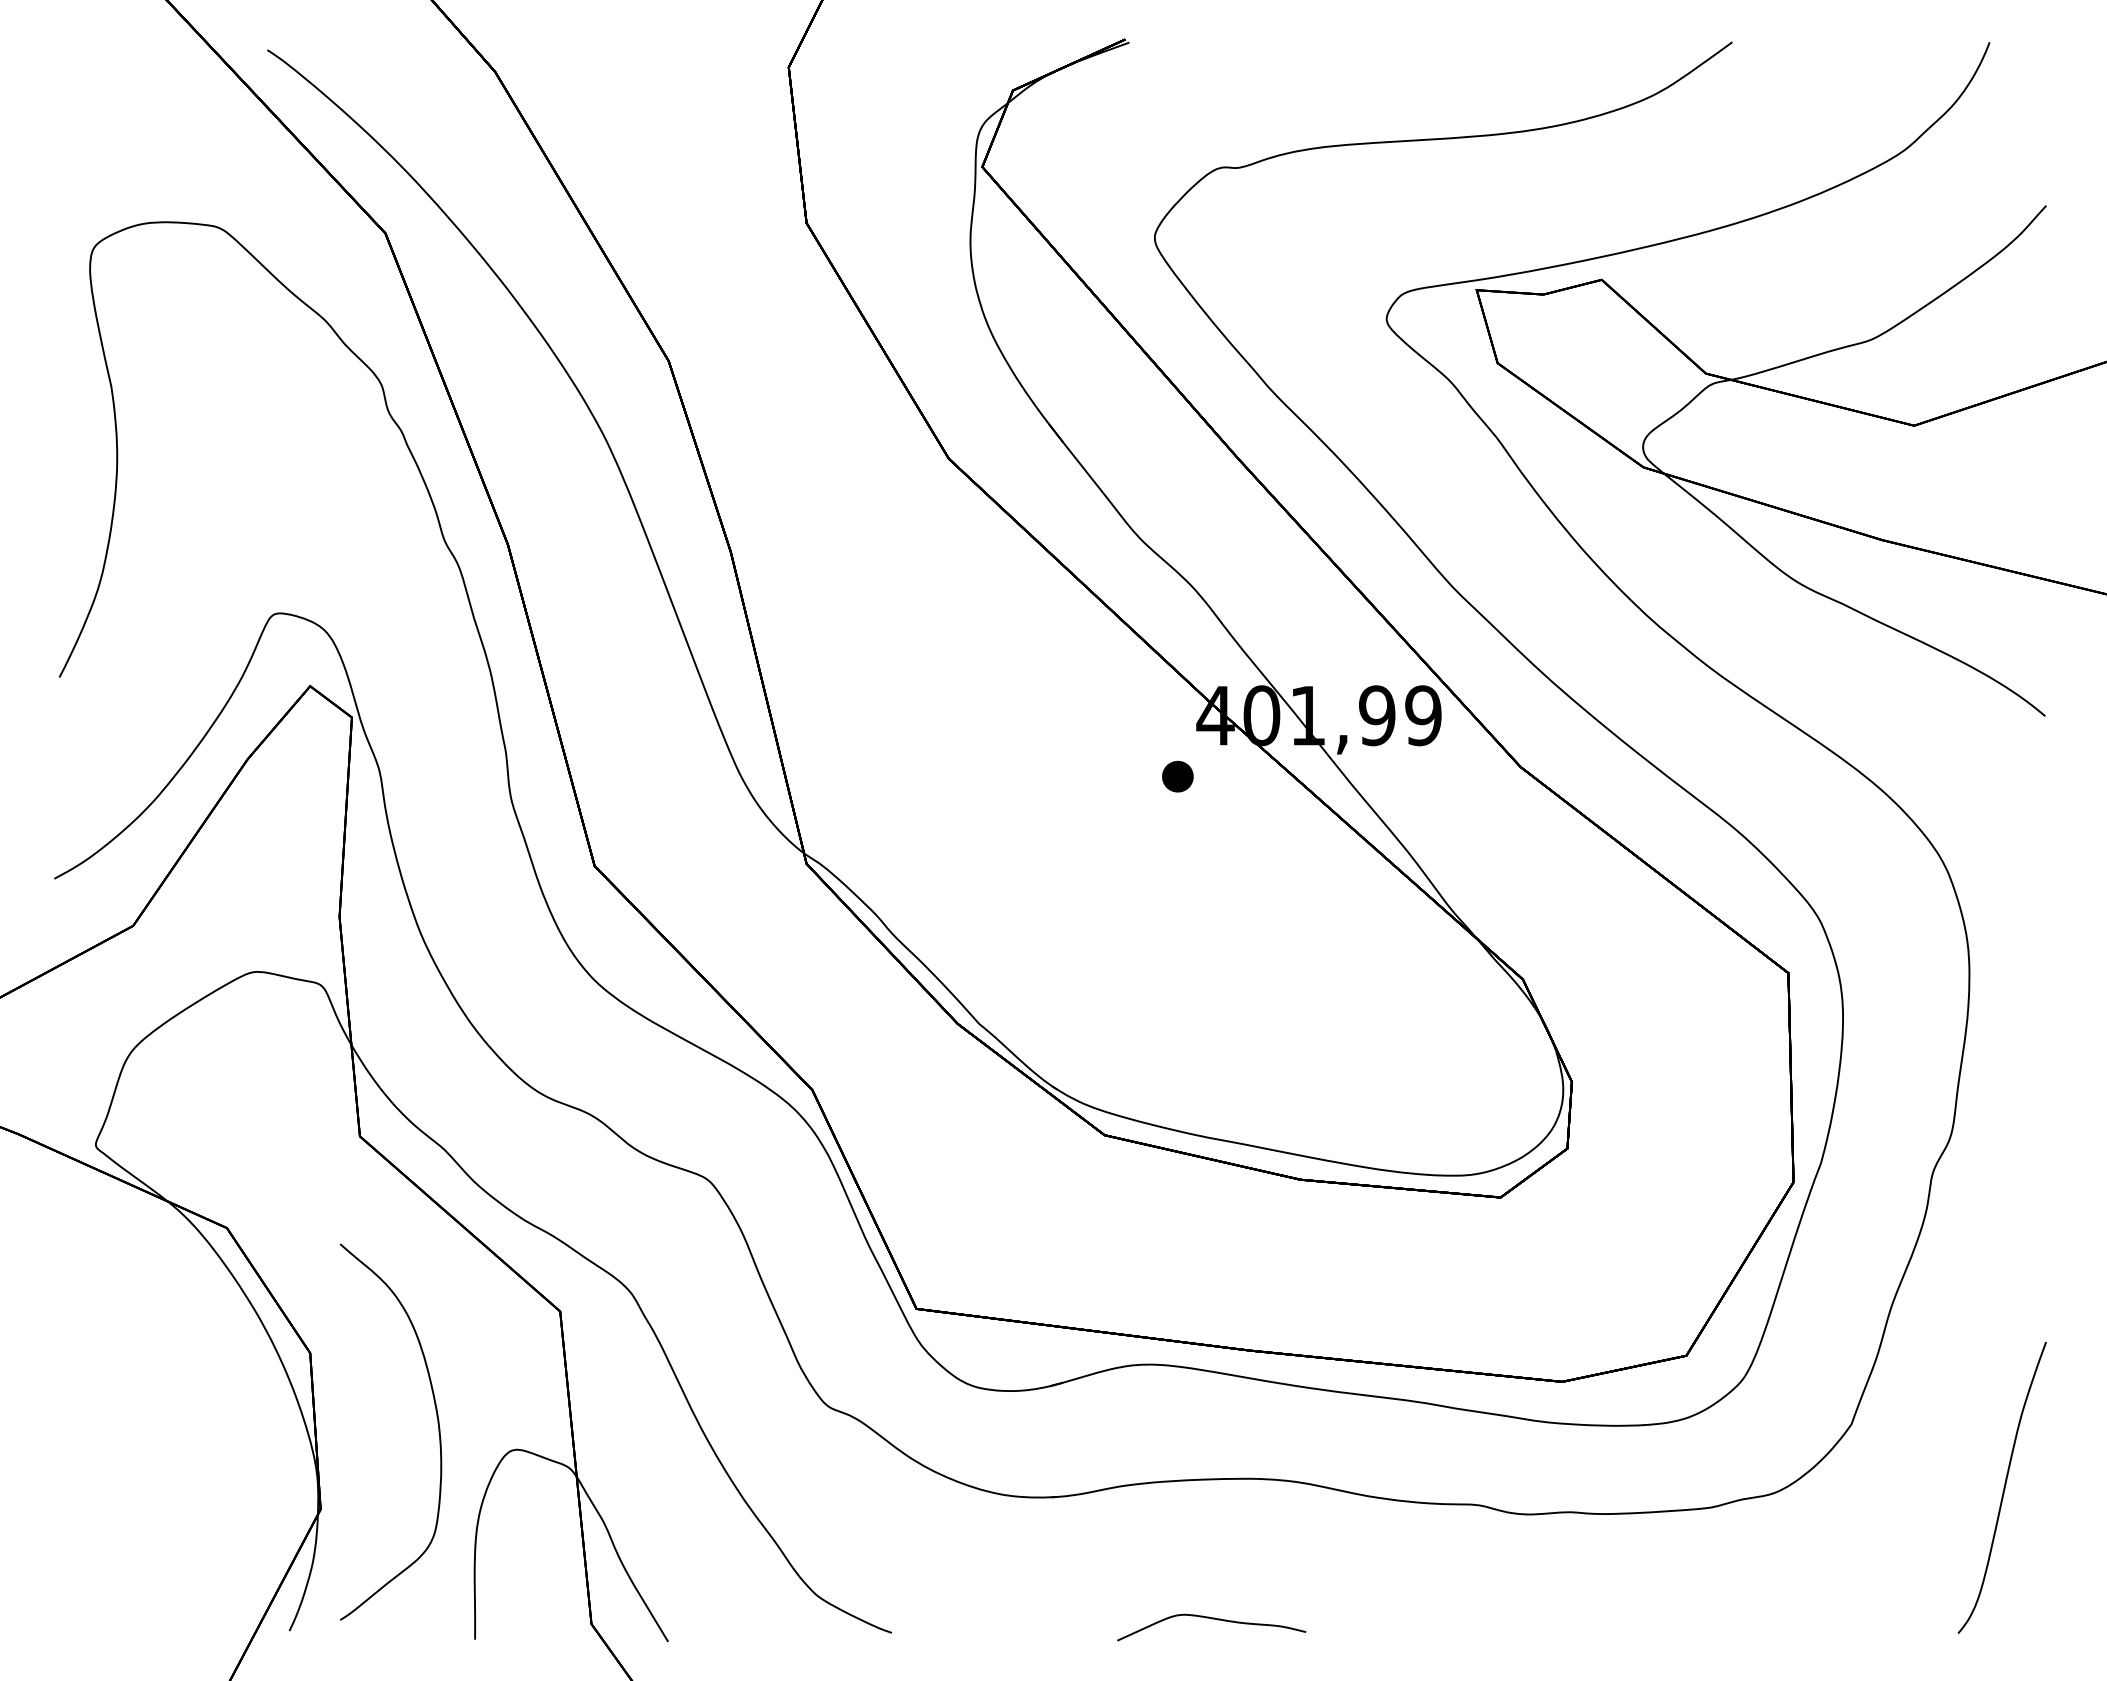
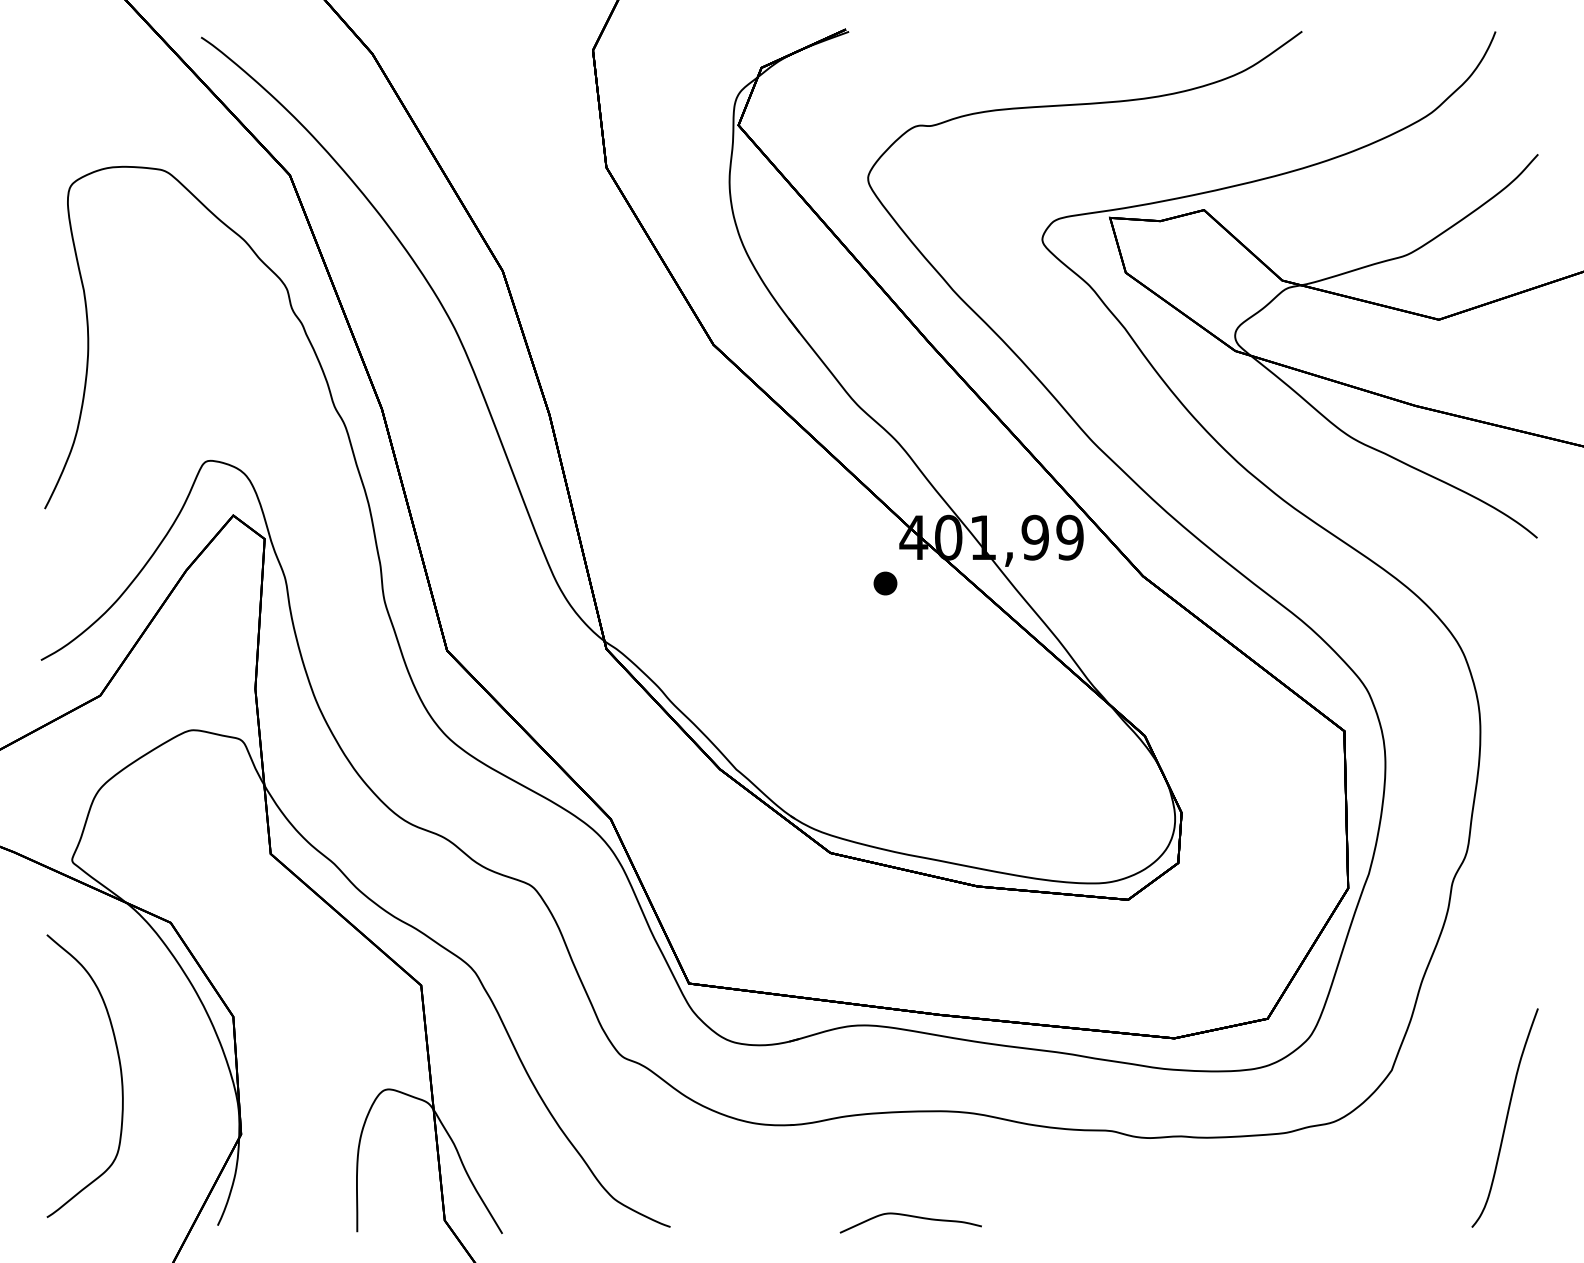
curve: (437, 1423) -> (120, 1069), moved

